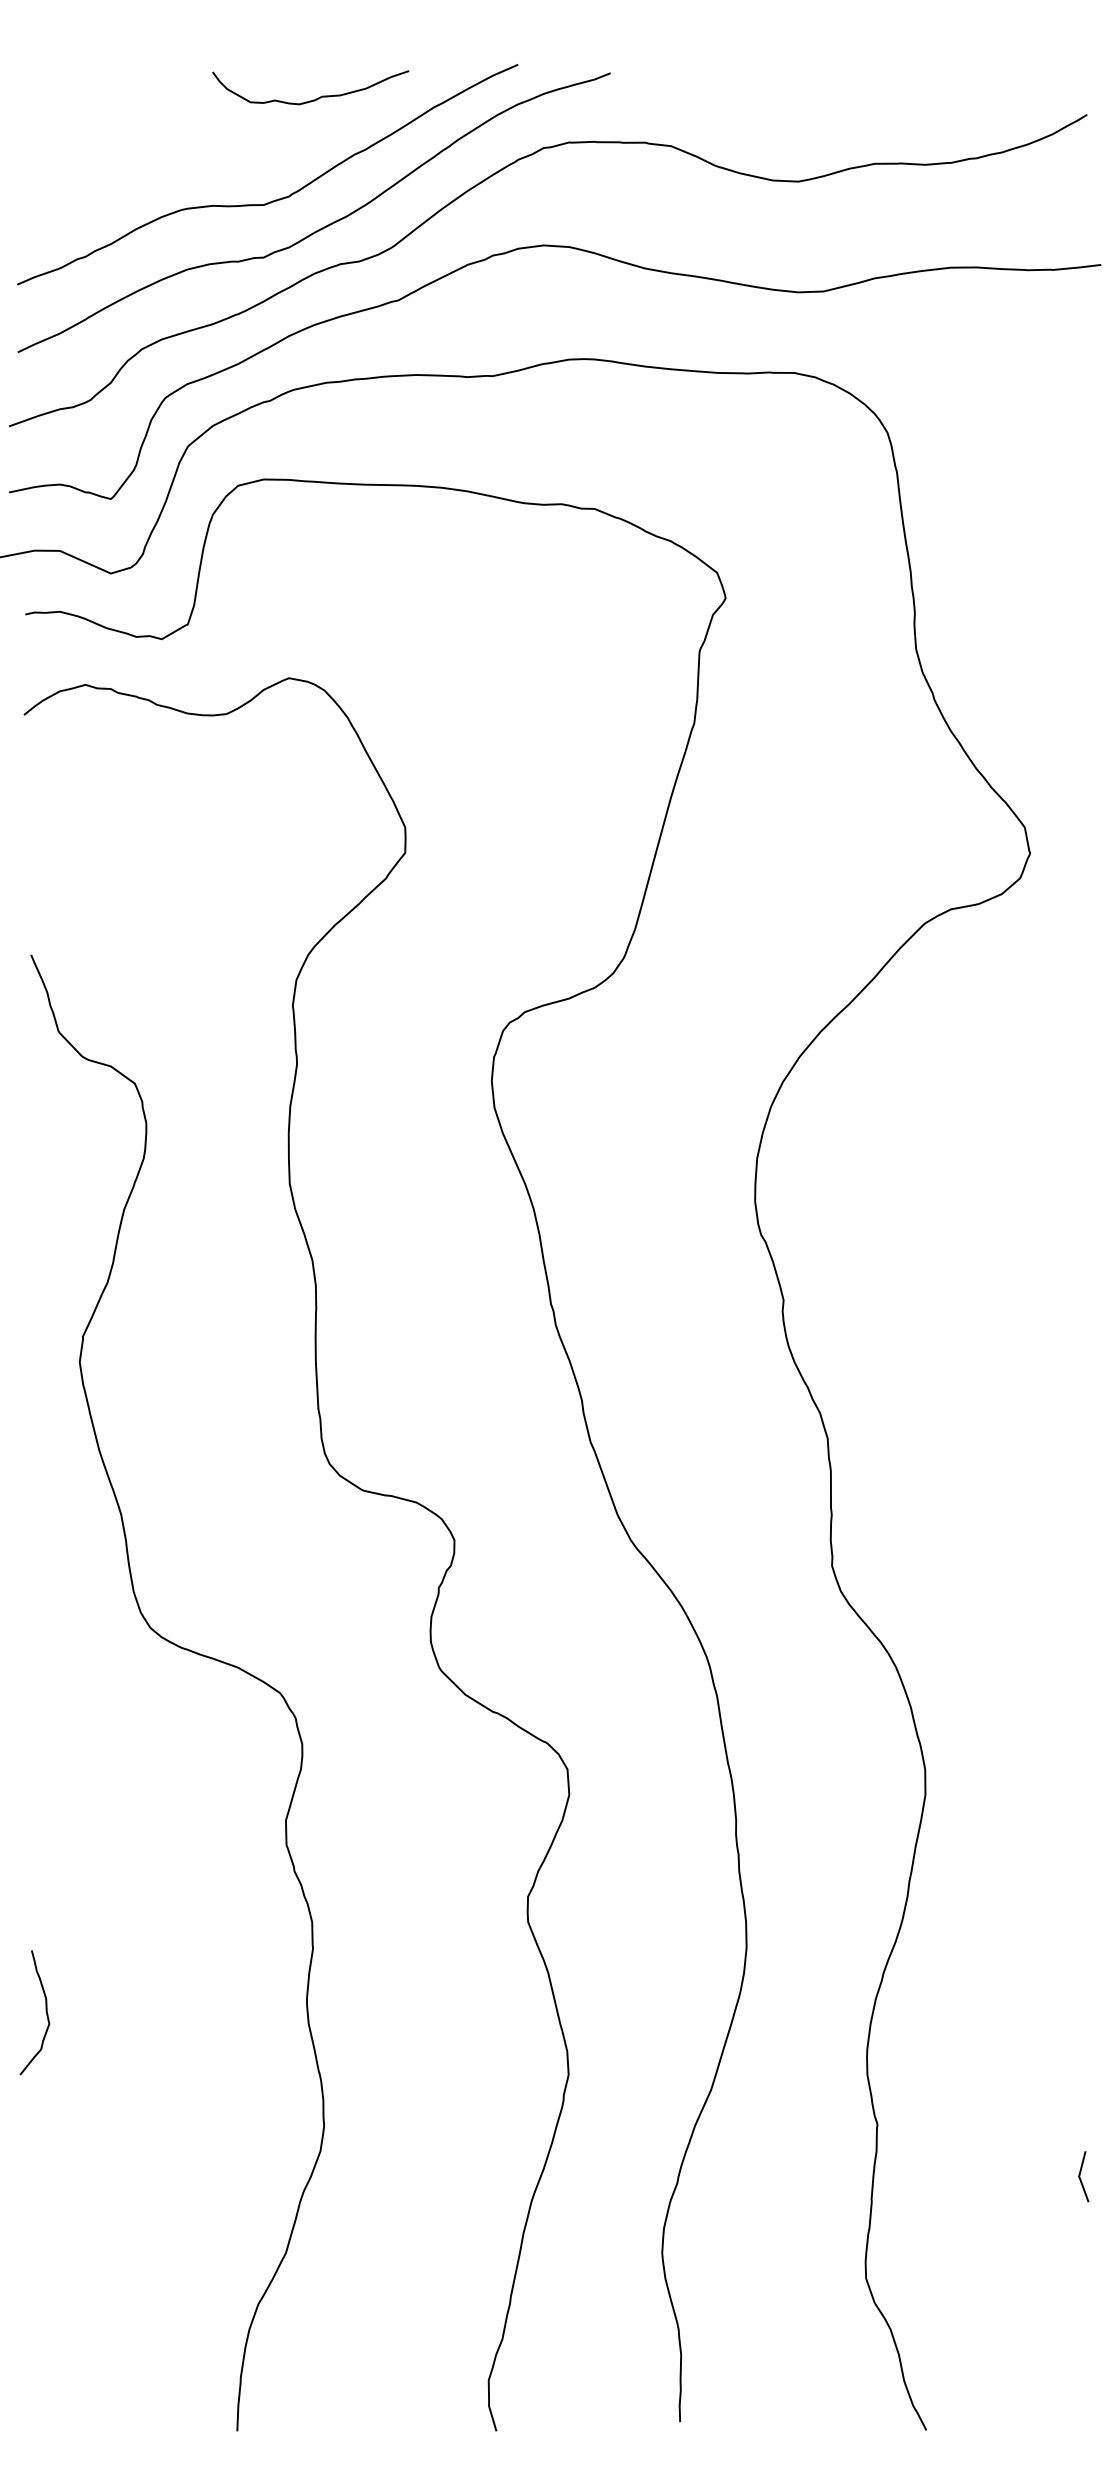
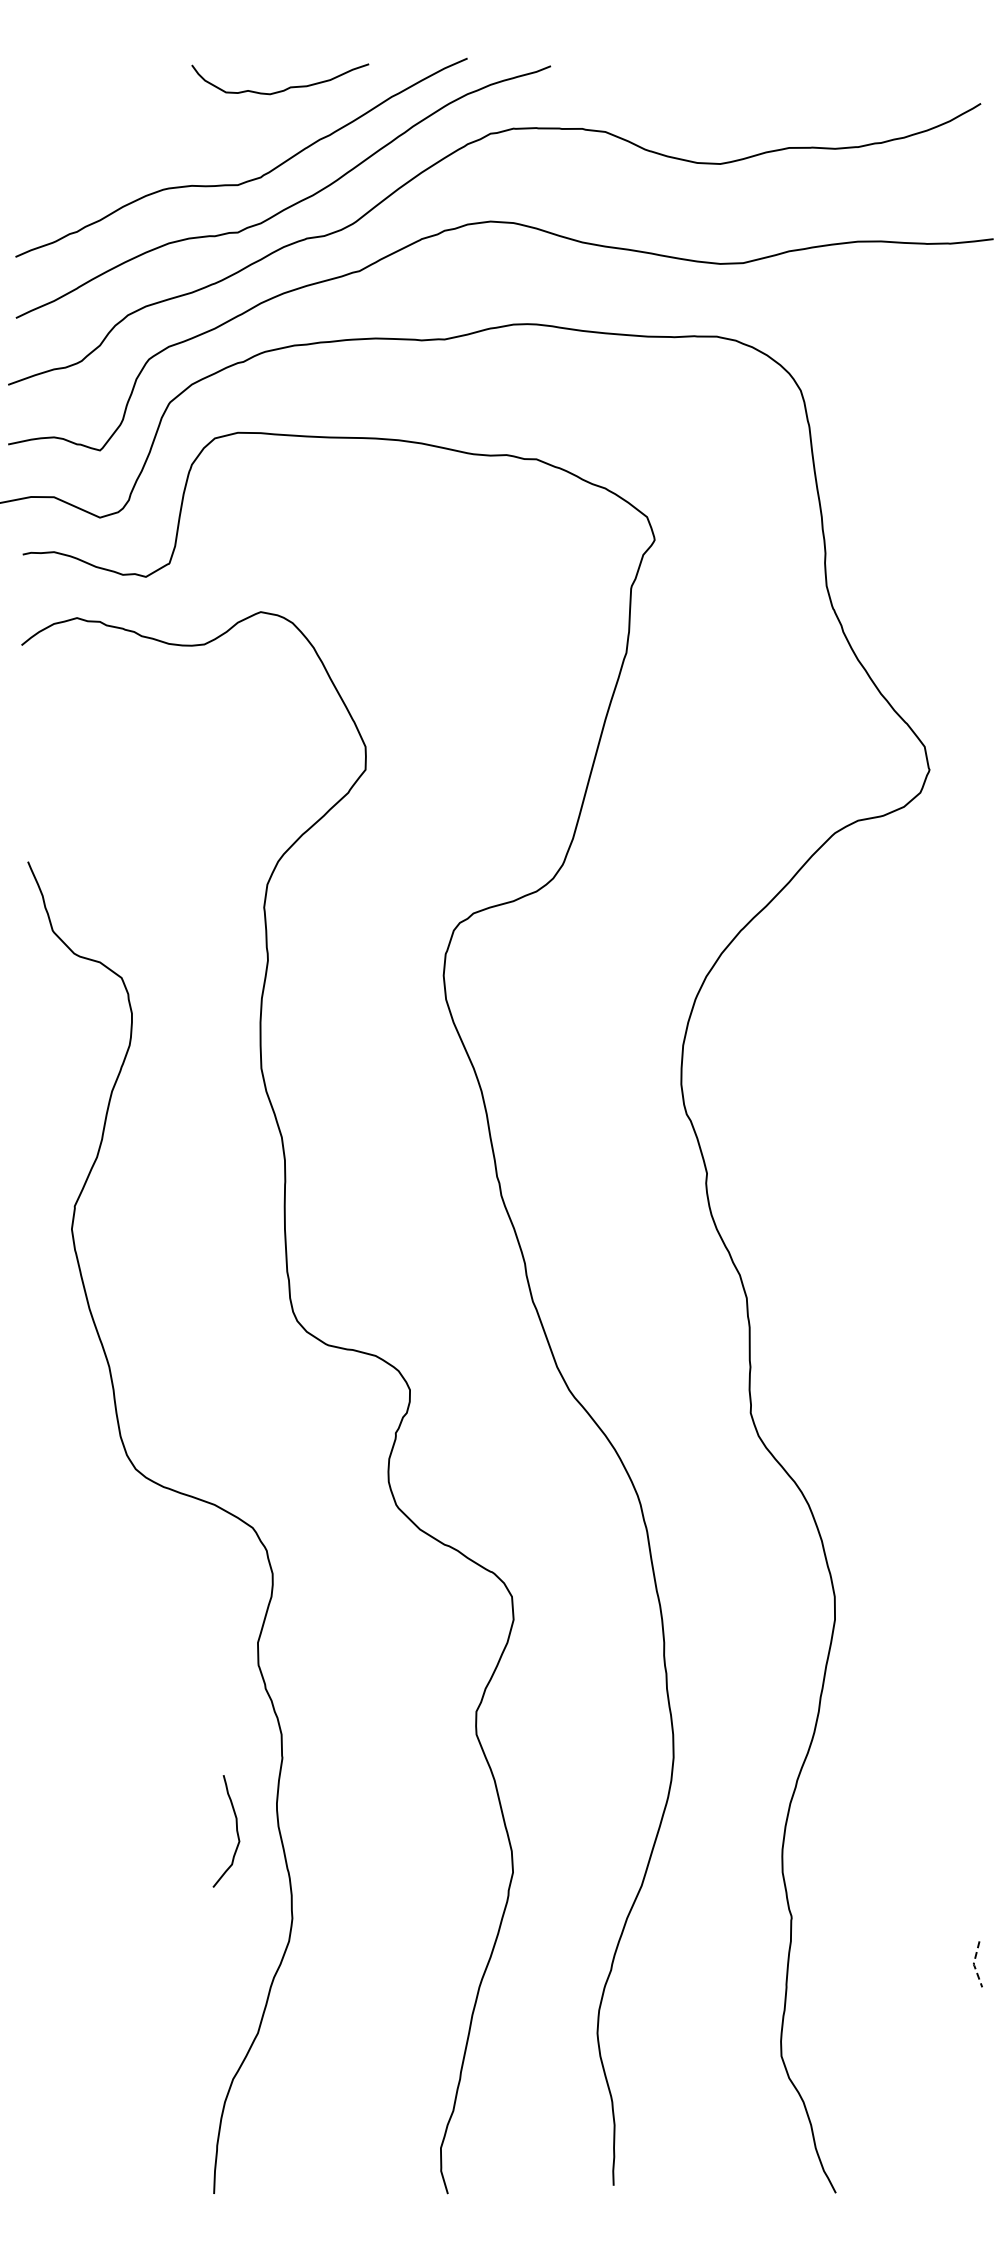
curve: (46, 2012) -> (236, 1831), moved
line: (1080, 2178) -> (974, 1965), solid -> dashed

